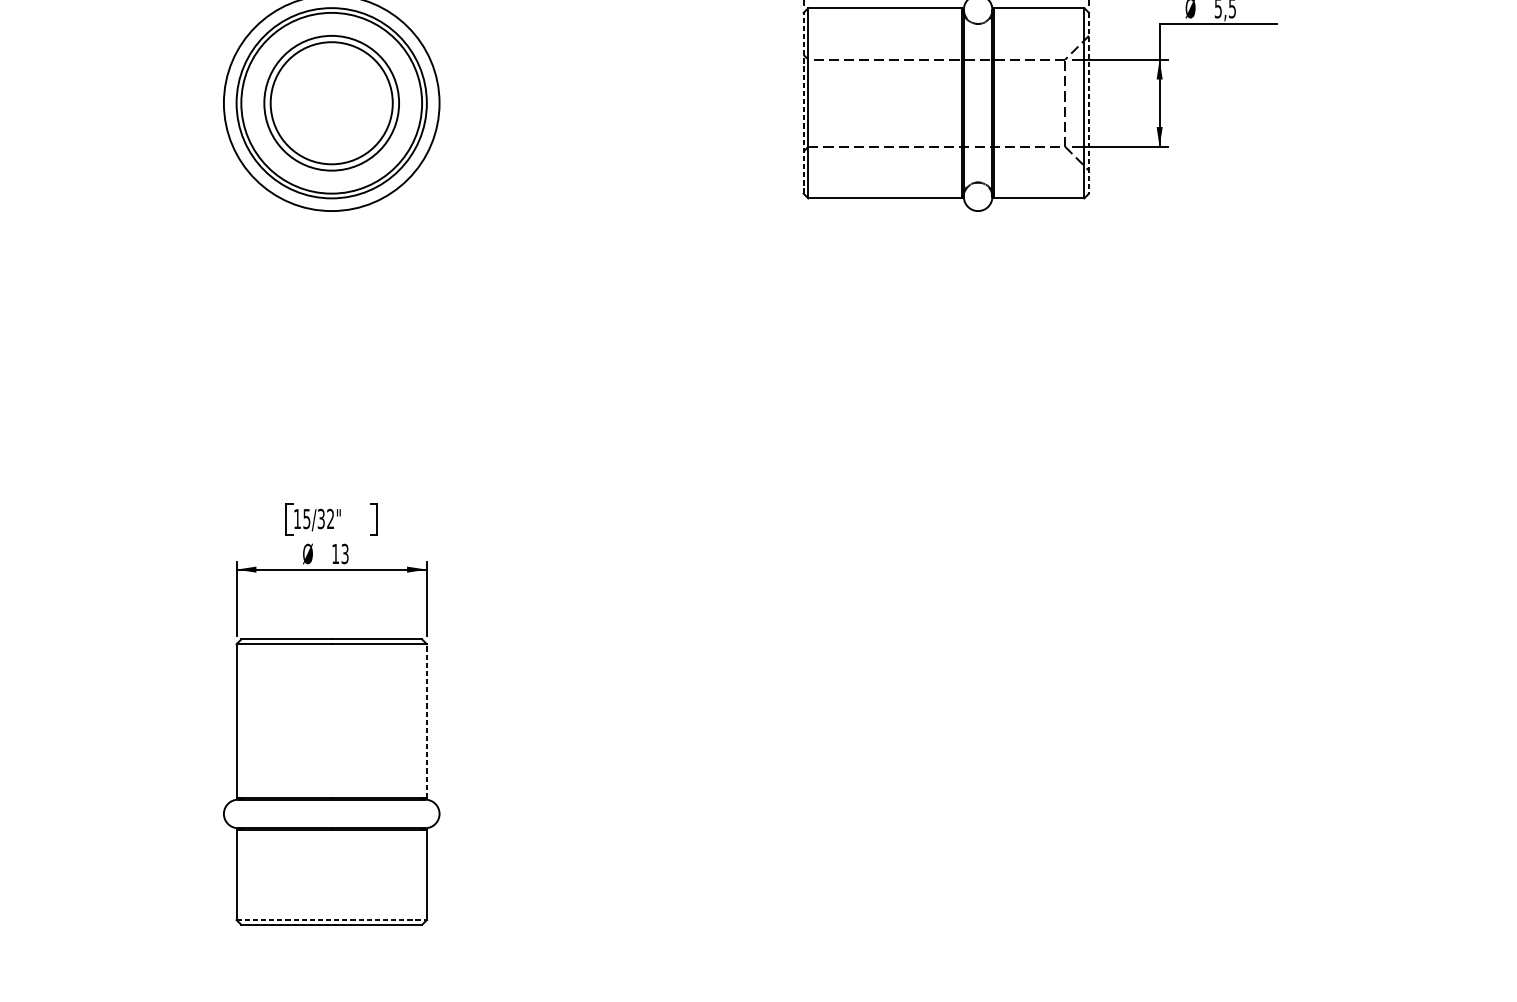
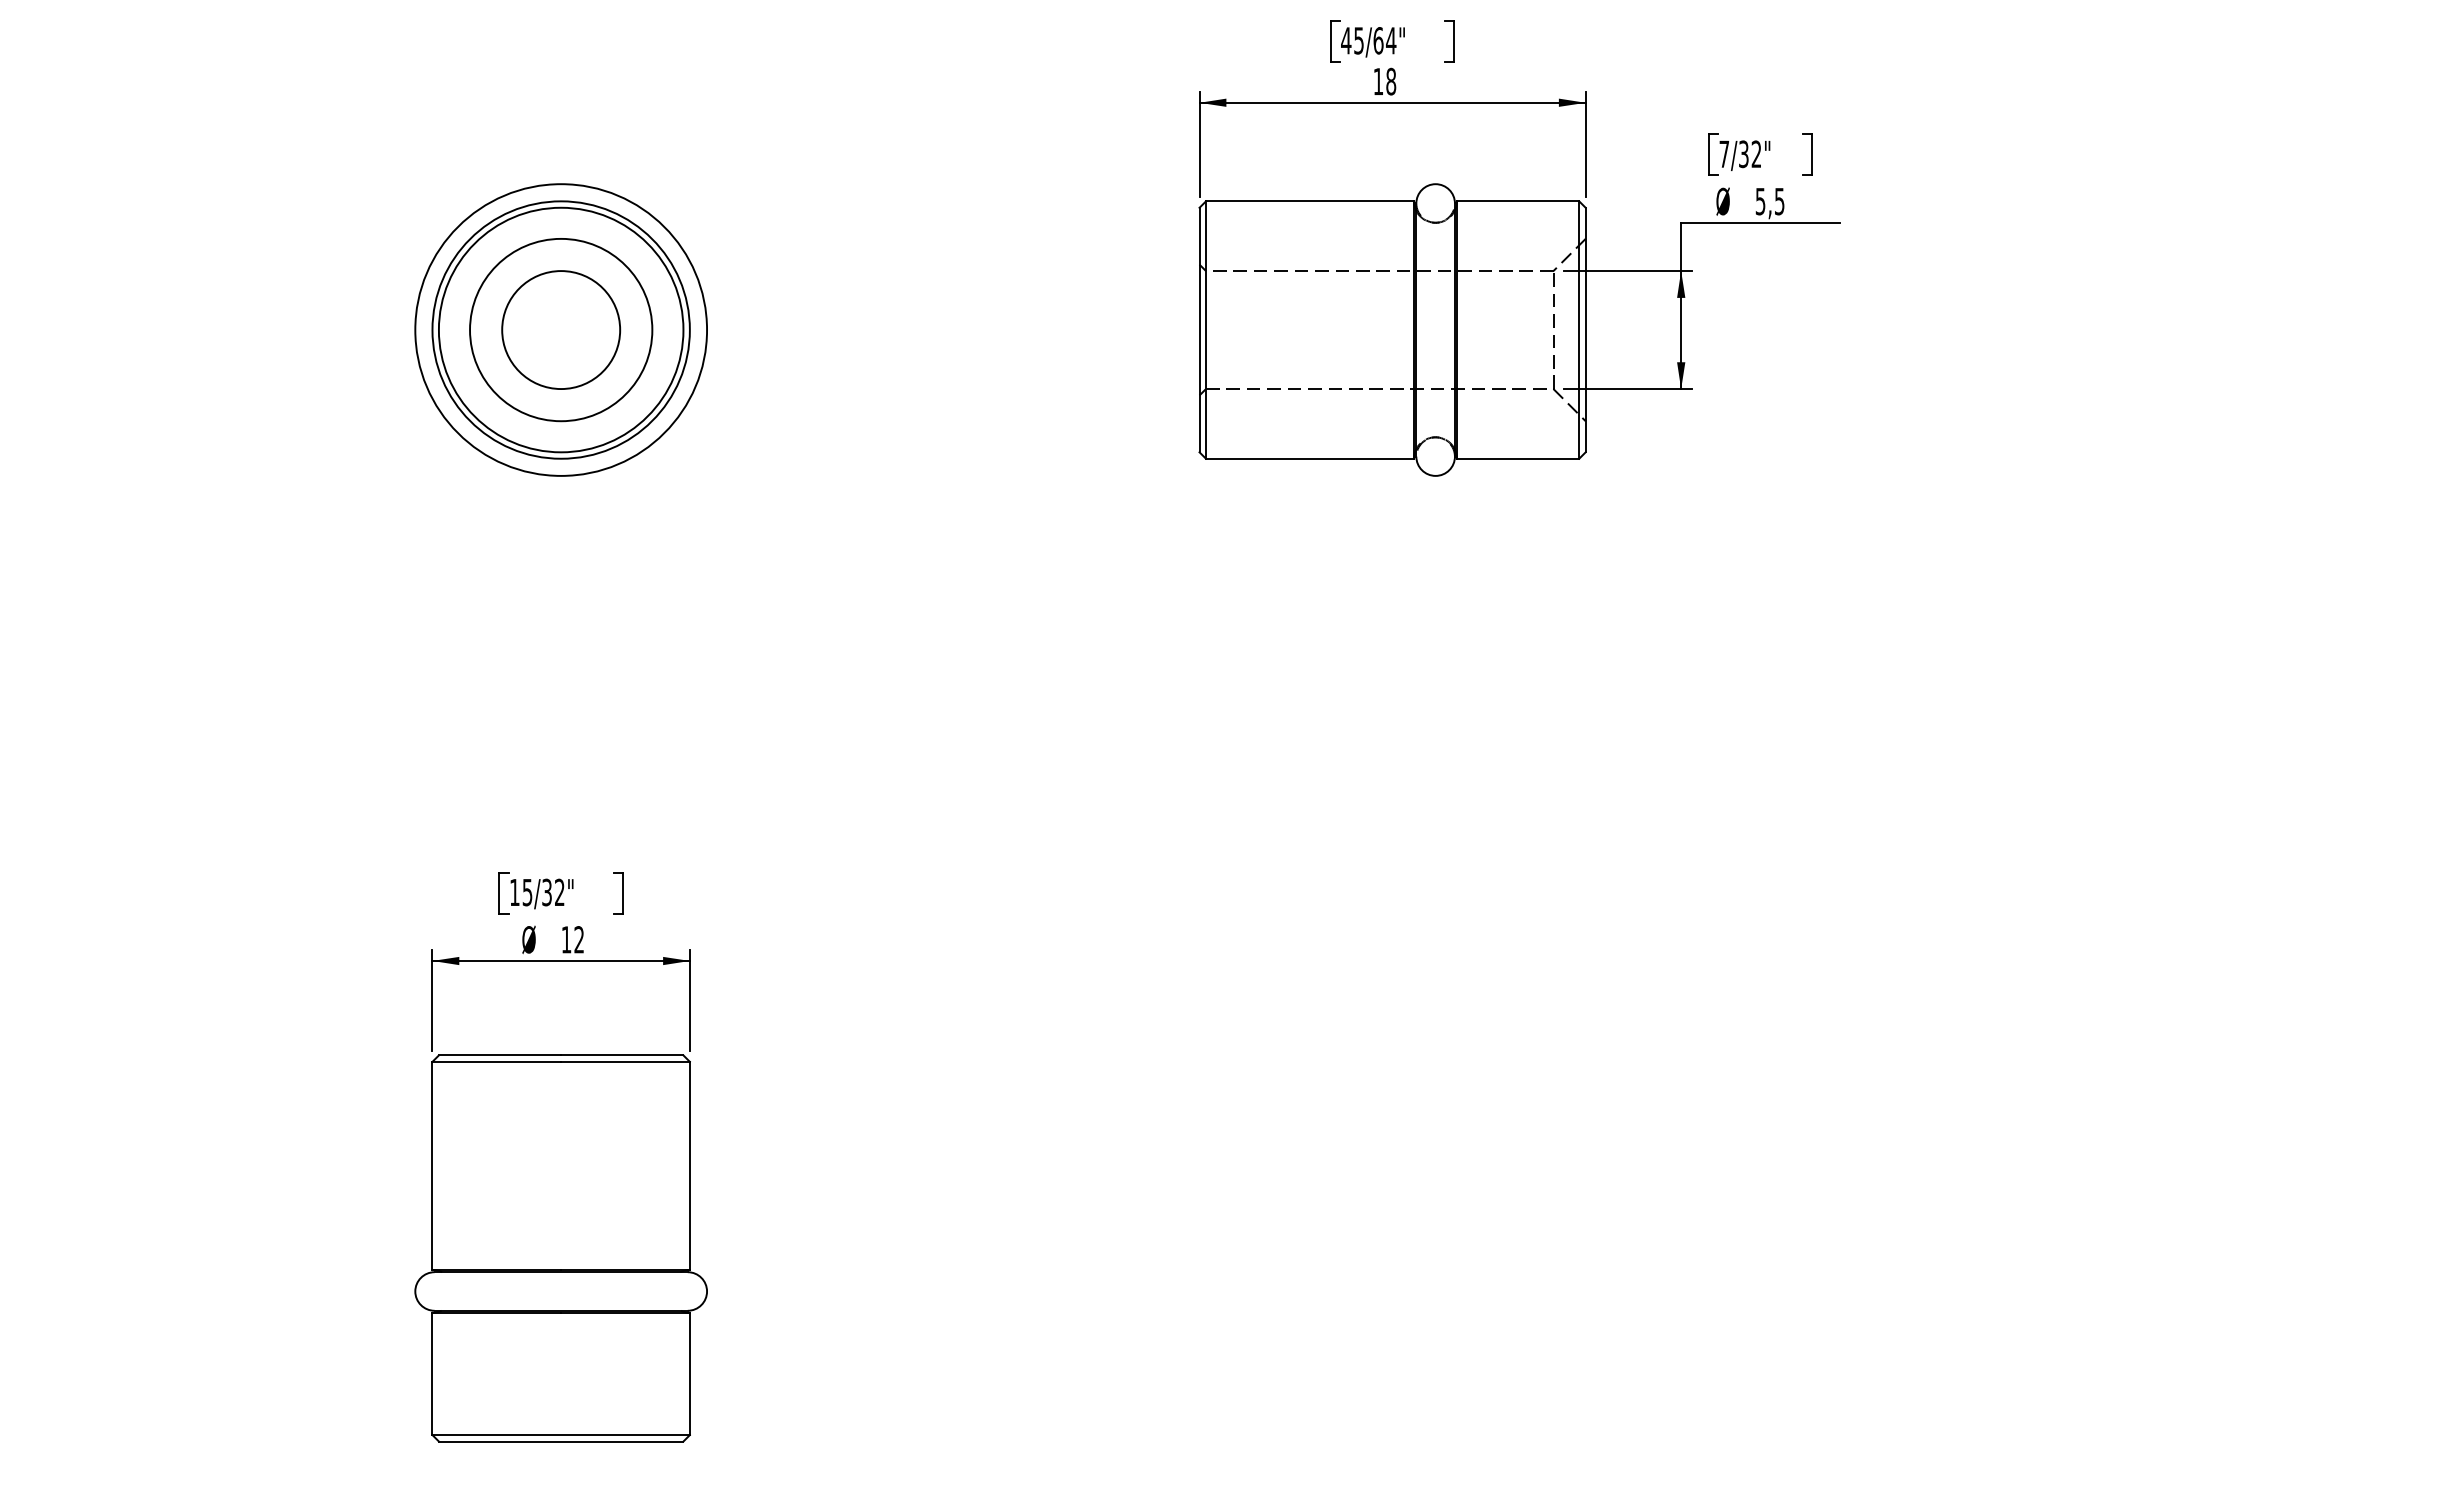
line: (803, 102) -> (1199, 329), dashed -> solid
circle: (331, 103) -> (561, 330), size x0.71
line: (1088, 103) -> (1585, 330), dashed -> solid
text: (344, 553) -> (578, 939), 13 -> 12
line: (426, 720) -> (689, 1165), dashed -> solid
line: (331, 920) -> (561, 1435), dashed -> solid

